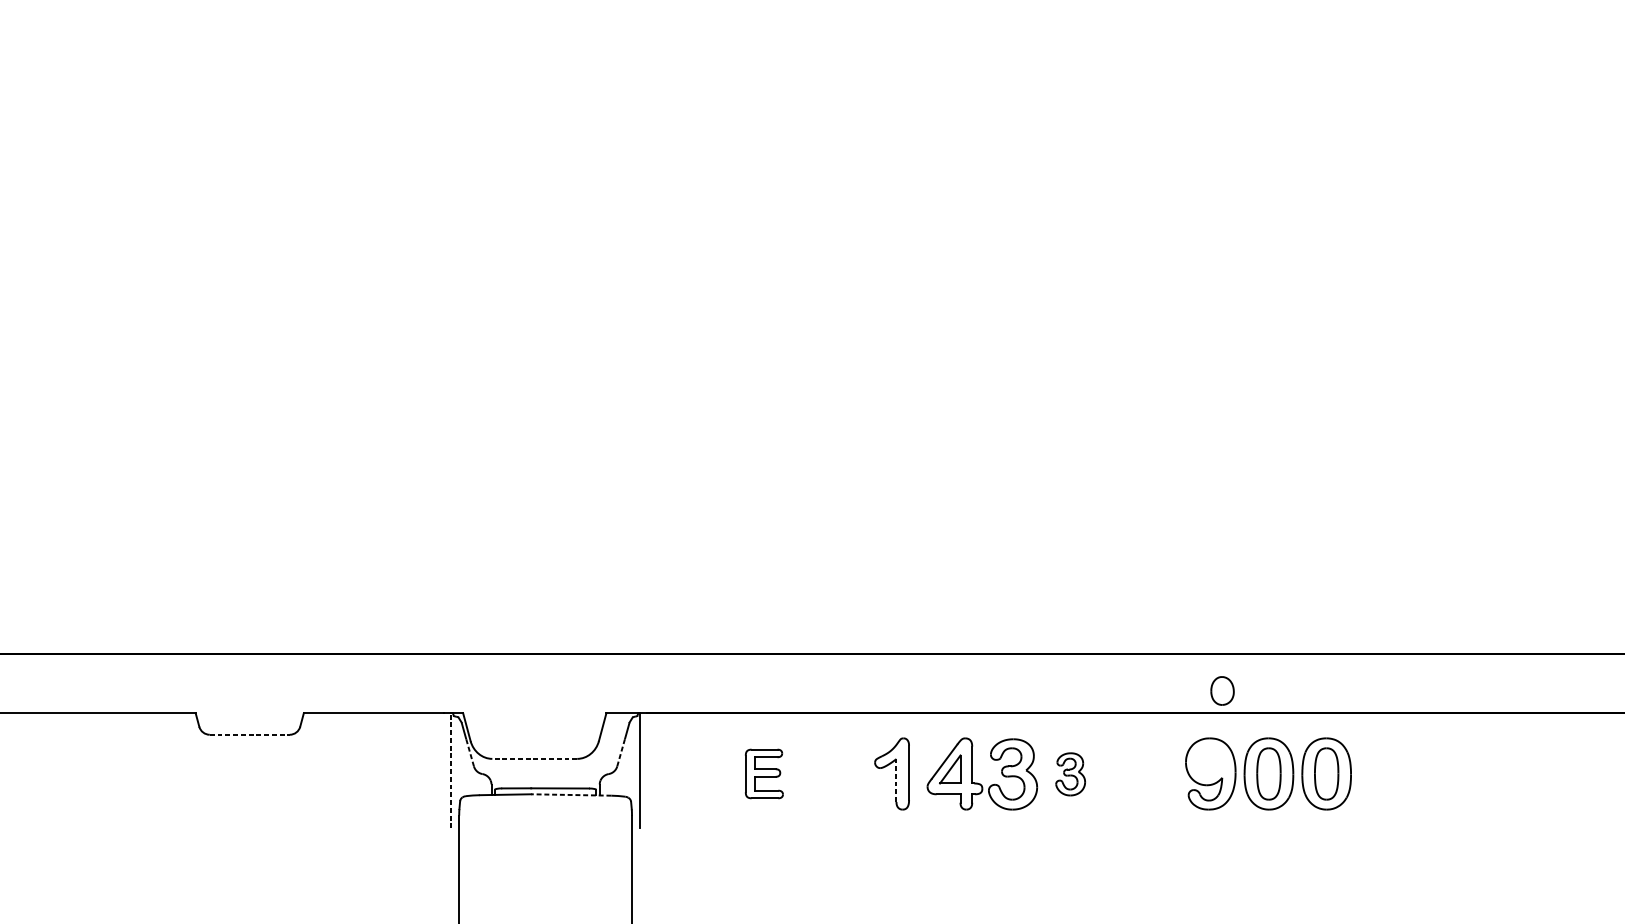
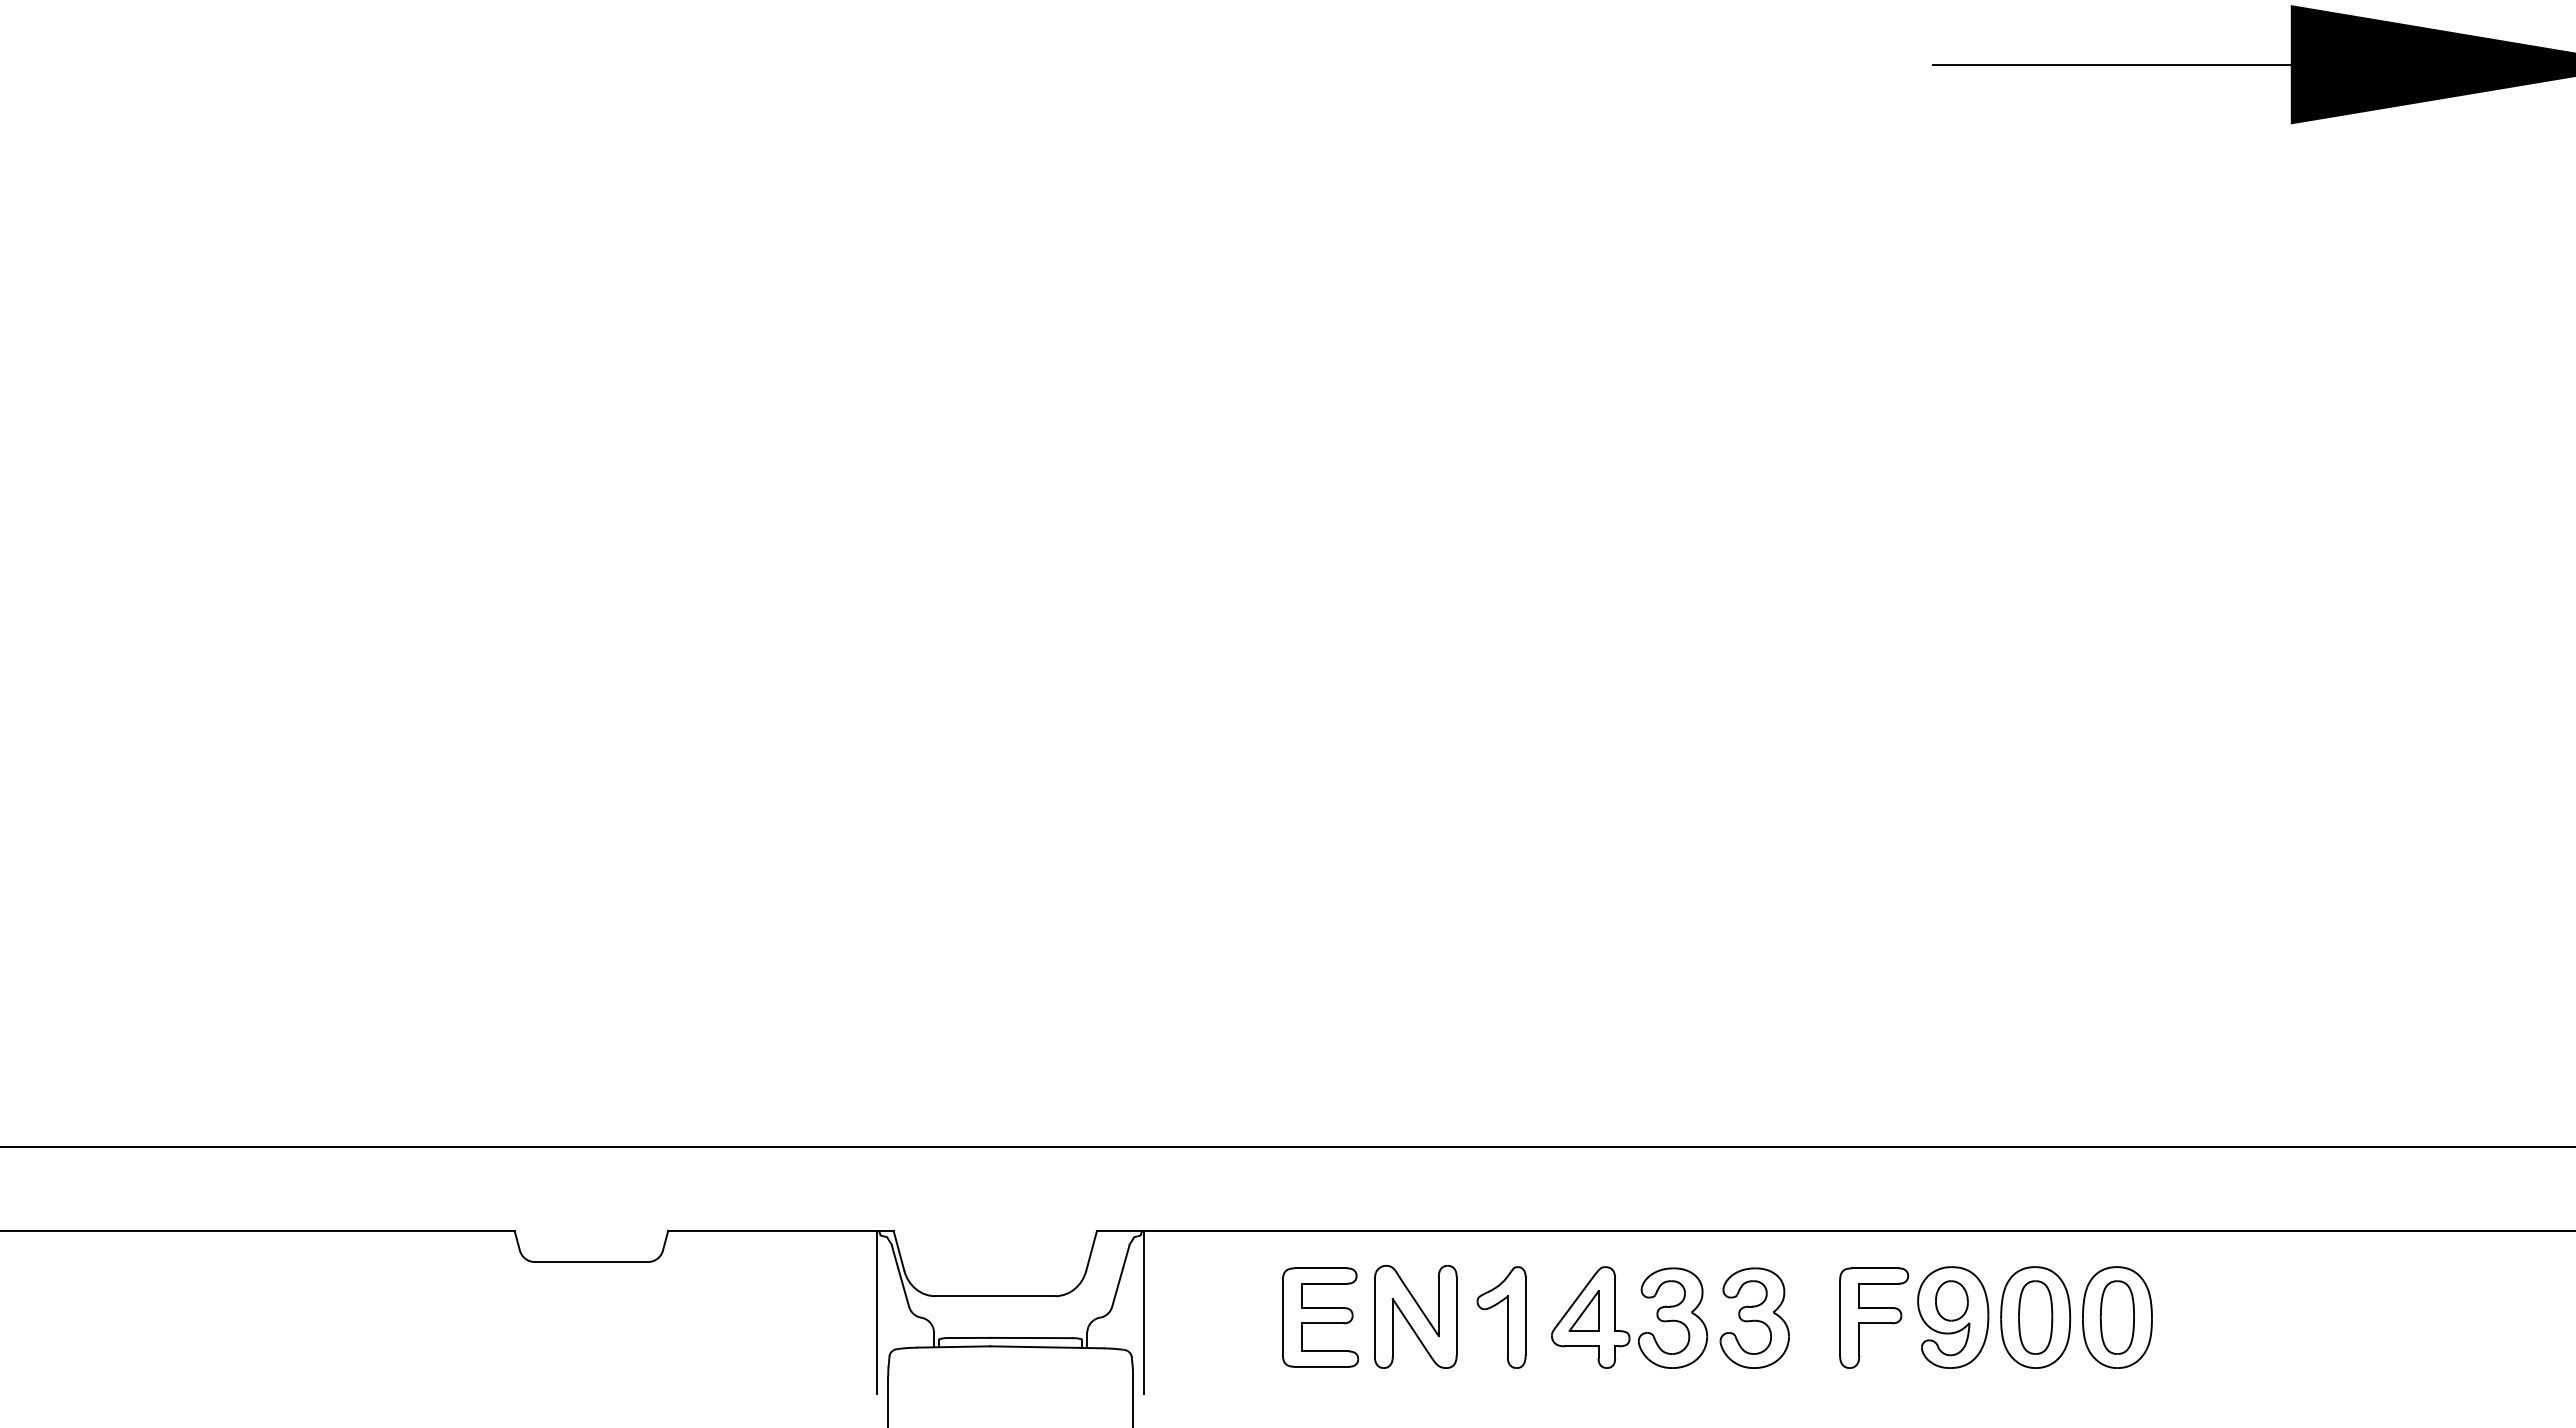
part: (1222, 690) -> (1951, 1300), moved
line: (249, 734) -> (591, 1261), dashed -> solid
line: (469, 752) -> (903, 1287), dashed -> solid
line: (621, 752) -> (1117, 1287), dashed -> solid
line: (534, 759) -> (994, 1296), dashed -> solid
line: (451, 770) -> (877, 1312), dashed -> solid
part: (764, 773) -> (1320, 1317), size x1.43
part: (831, 773) -> (1415, 1316), added
part: (1070, 773) -> (1754, 1317), size x1.67
part: (1154, 773) -> (1873, 1317), added
line: (896, 780) -> (1507, 1326), dashed -> solid
line: (571, 795) -> (1047, 1347), dashed -> solid

